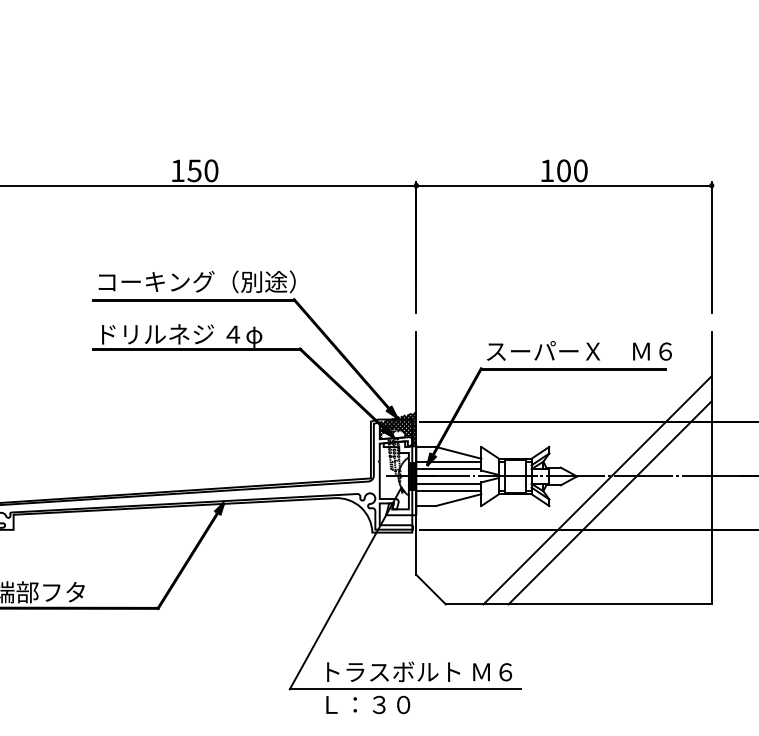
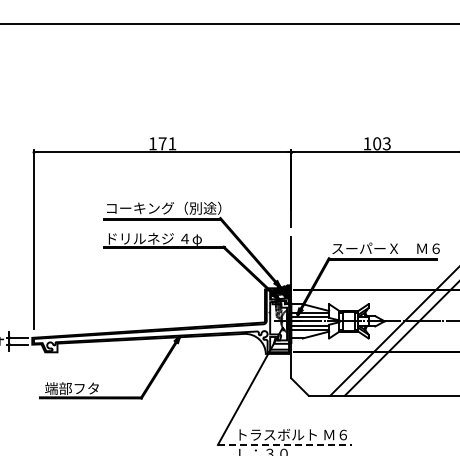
text: (203, 170) -> (167, 143), 150 -> 171
text: (580, 170) -> (386, 143), 100 -> 103
line: (406, 688) -> (285, 444), solid -> dashed

